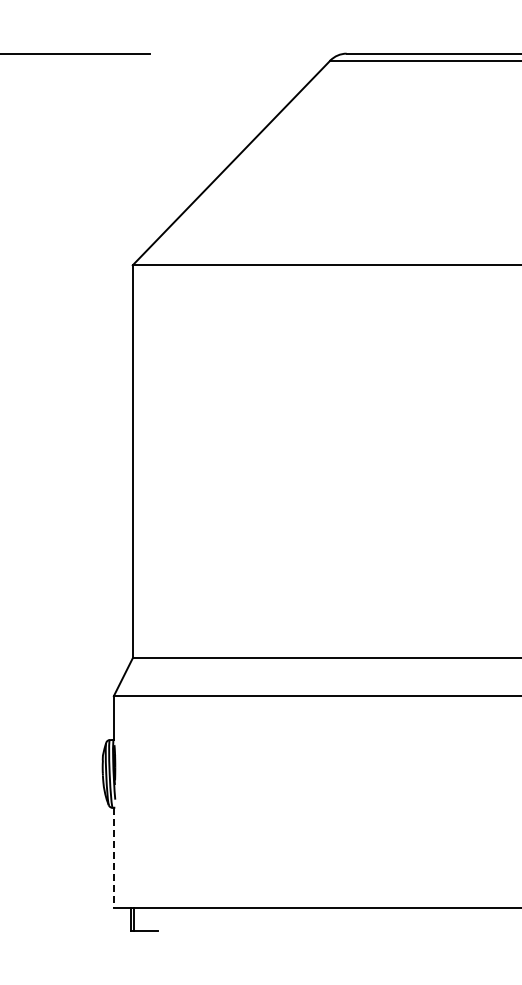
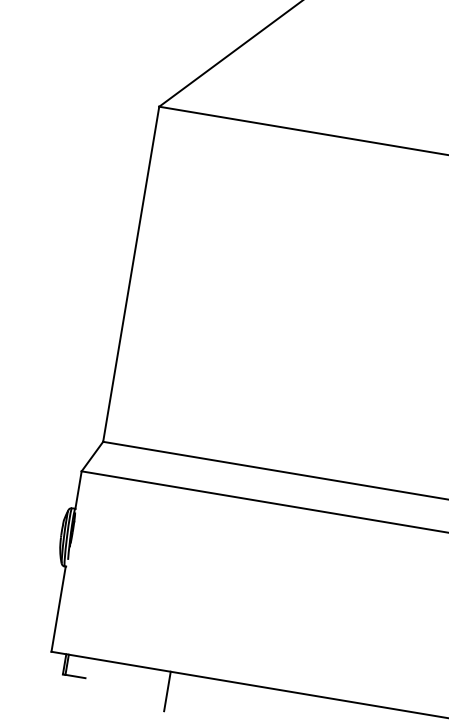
line: (113, 857) -> (58, 608), dashed -> solid
line: (253, 930) -> (167, 691), added

